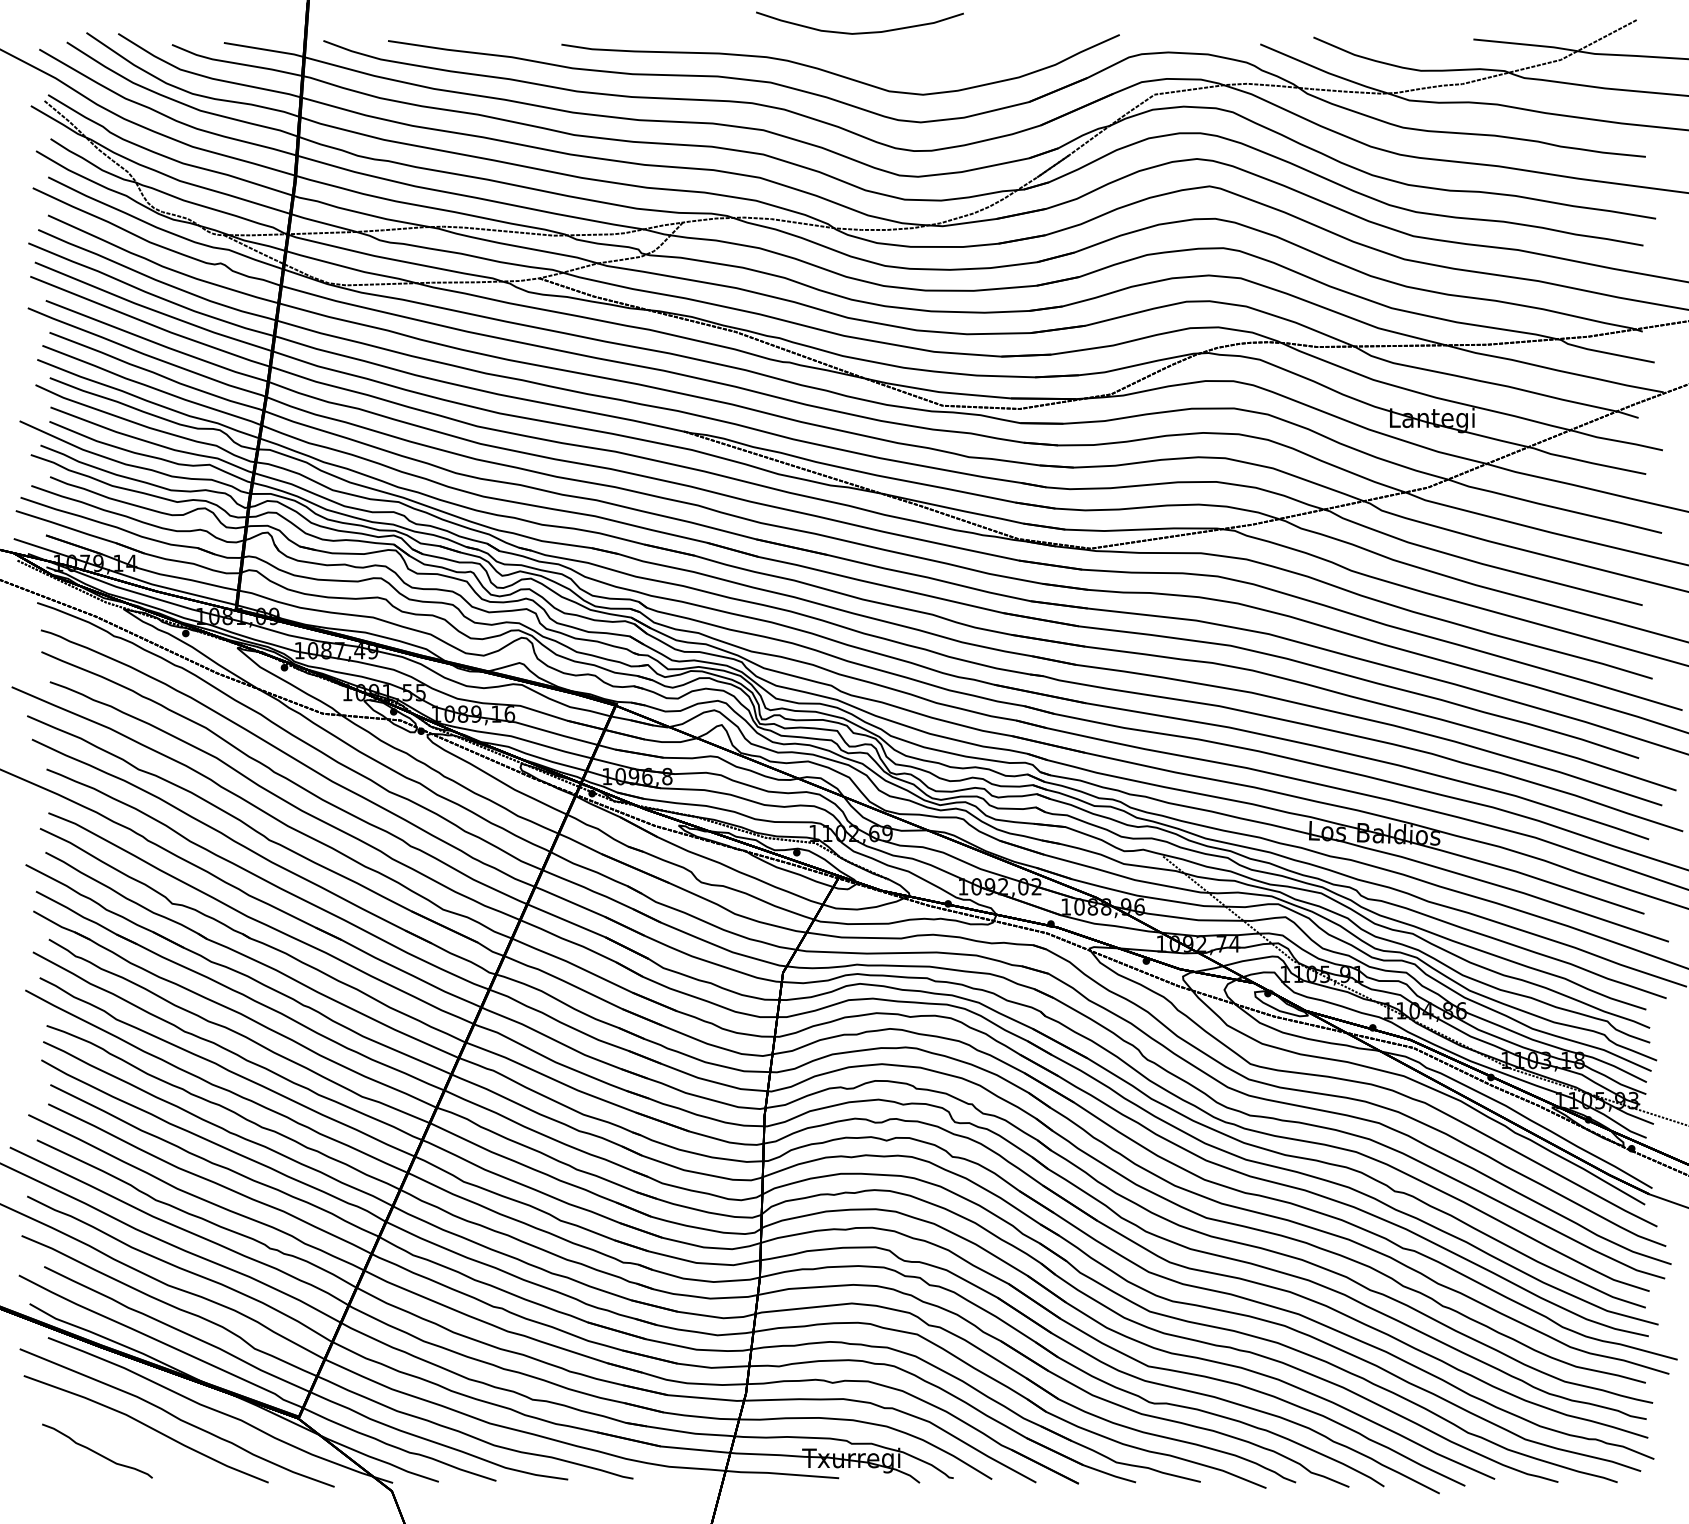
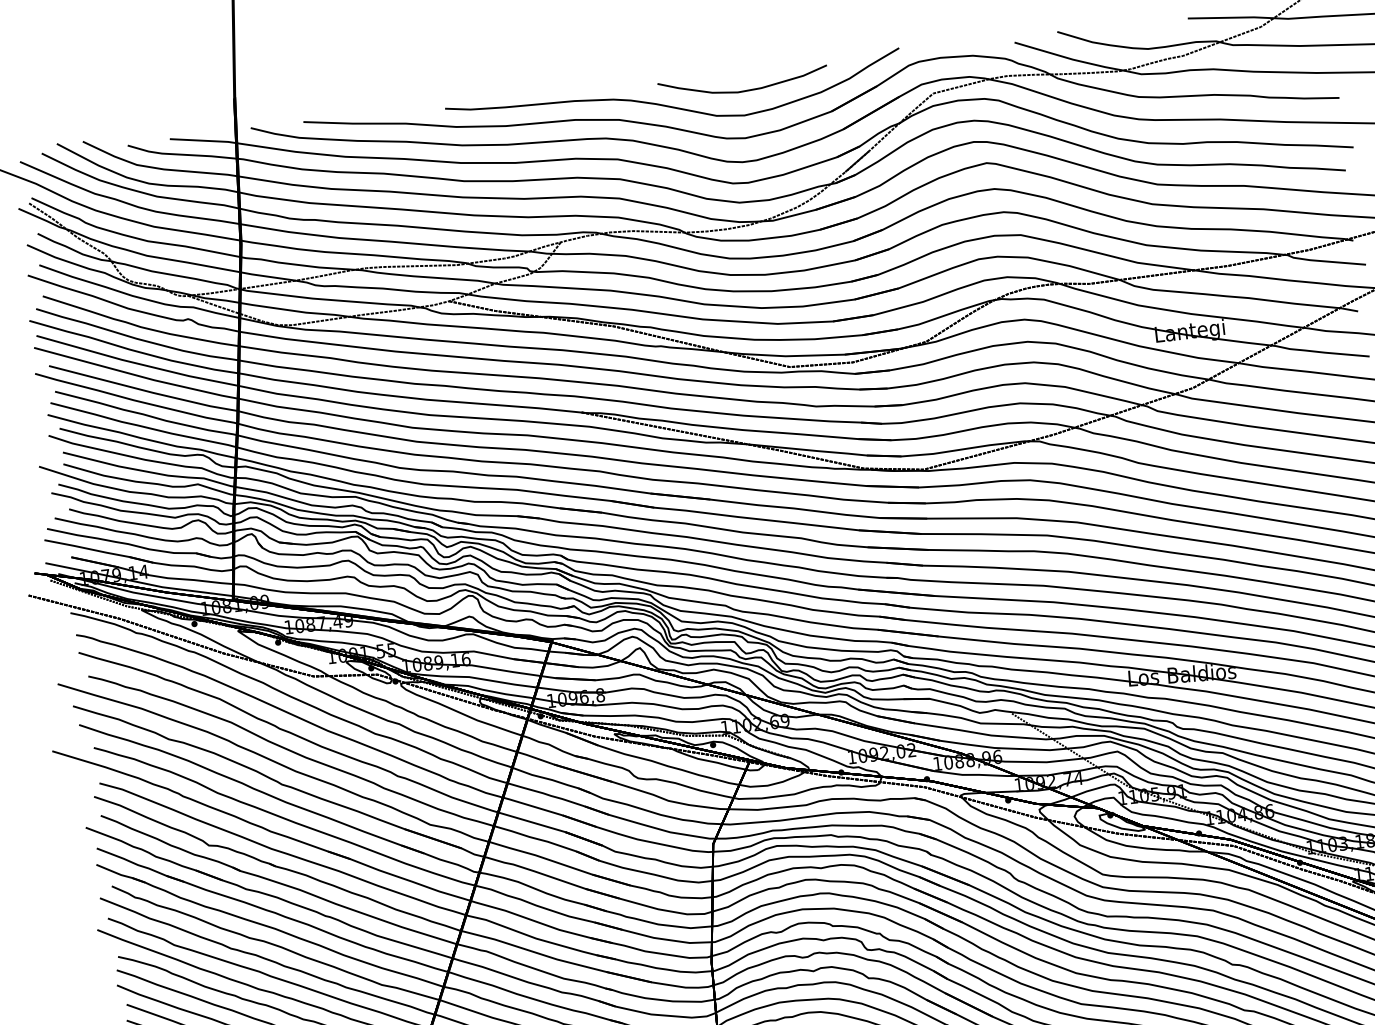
curve: (859, 32) -> (743, 90), moved

